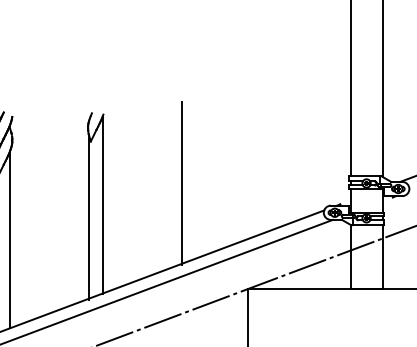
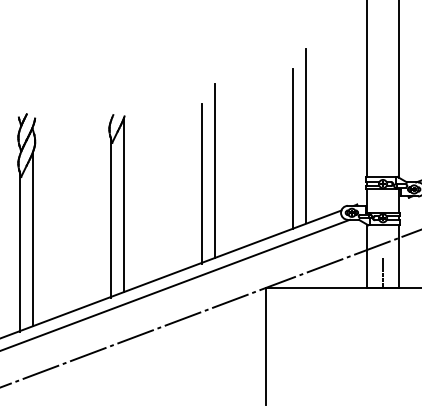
line: (288, 134) -> (306, 135), added
line: (274, 147) -> (292, 148), added
line: (194, 169) -> (214, 170), added
line: (367, 273) -> (383, 272), added

